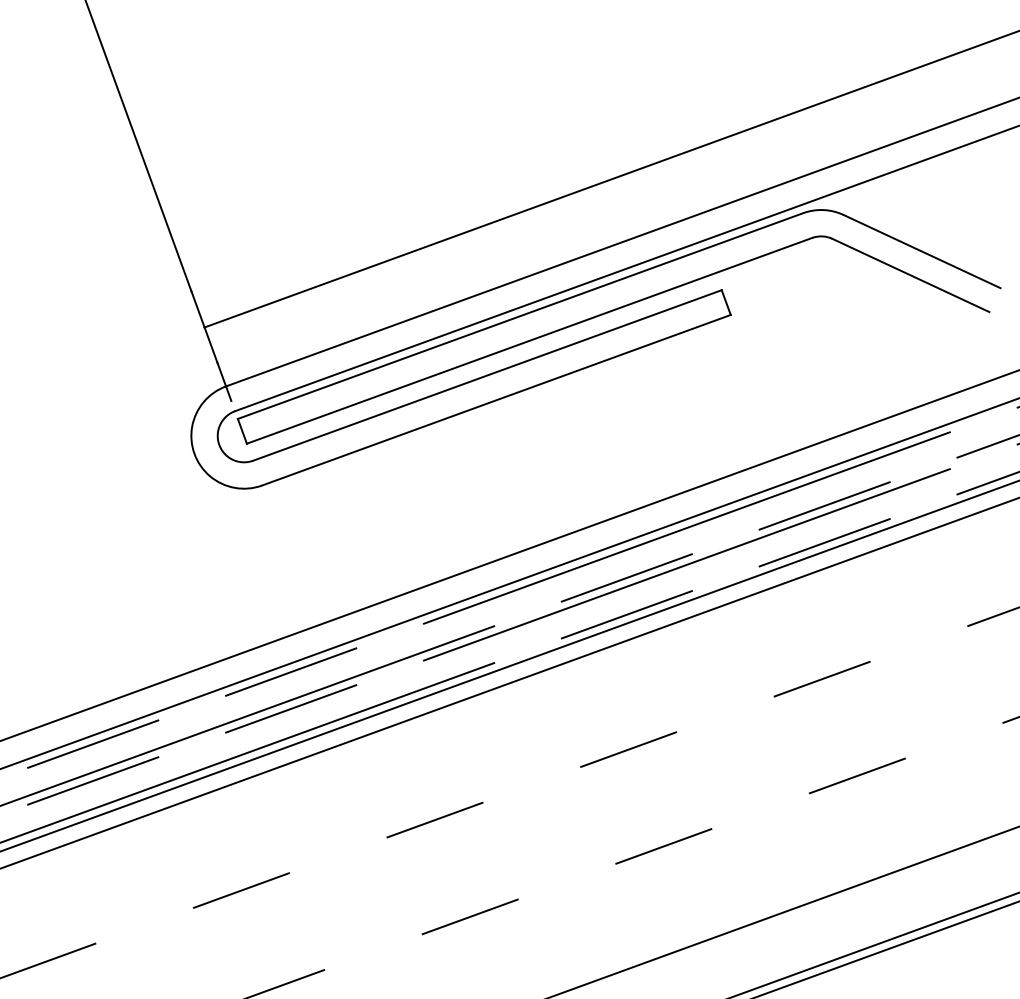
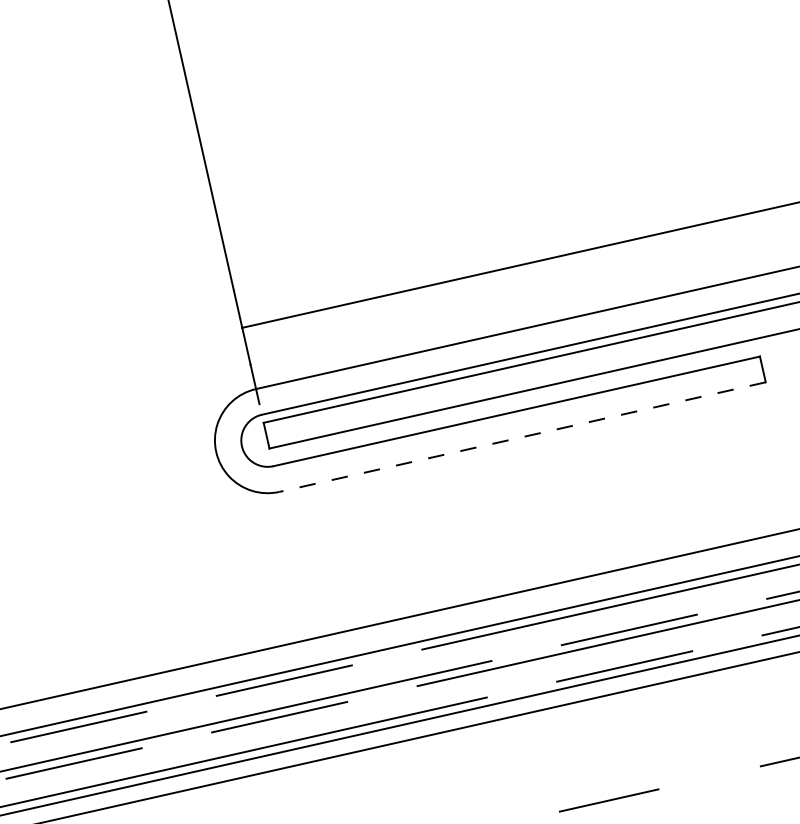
line: (495, 400) -> (521, 437), solid -> dashed

